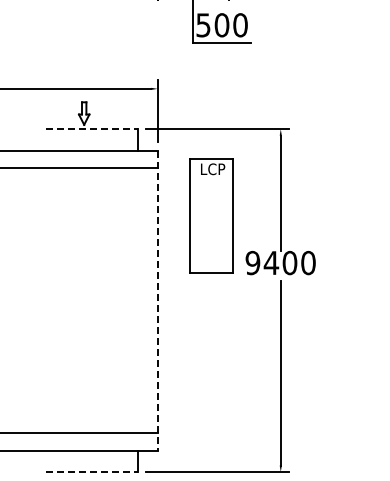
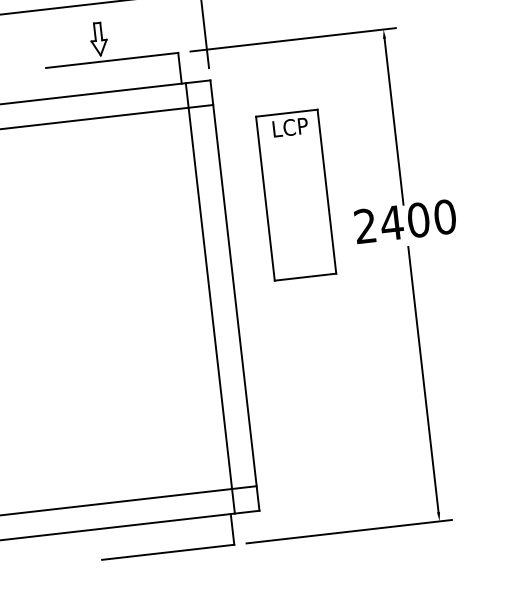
line: (92, 129) -> (113, 60), dashed -> solid
part: (211, 215) -> (295, 194), moved
text: (252, 263) -> (364, 226), 9400 -> 2400
line: (140, 300) -> (210, 298), added
line: (157, 300) -> (234, 295), dashed -> solid
line: (92, 471) -> (169, 551), dashed -> solid

